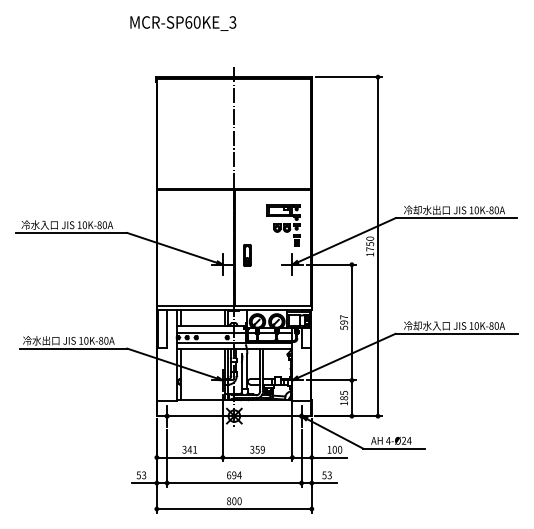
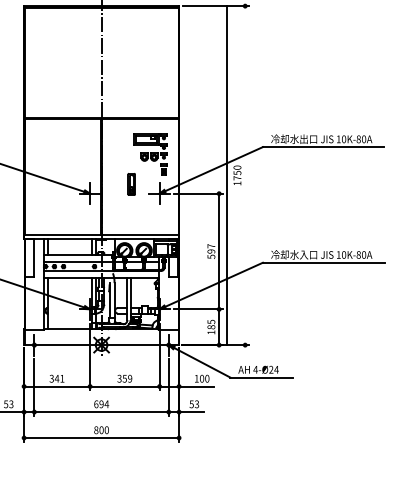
line: (377, 246) -> (226, 175), moved
part: (247, 255) -> (131, 184), moved

